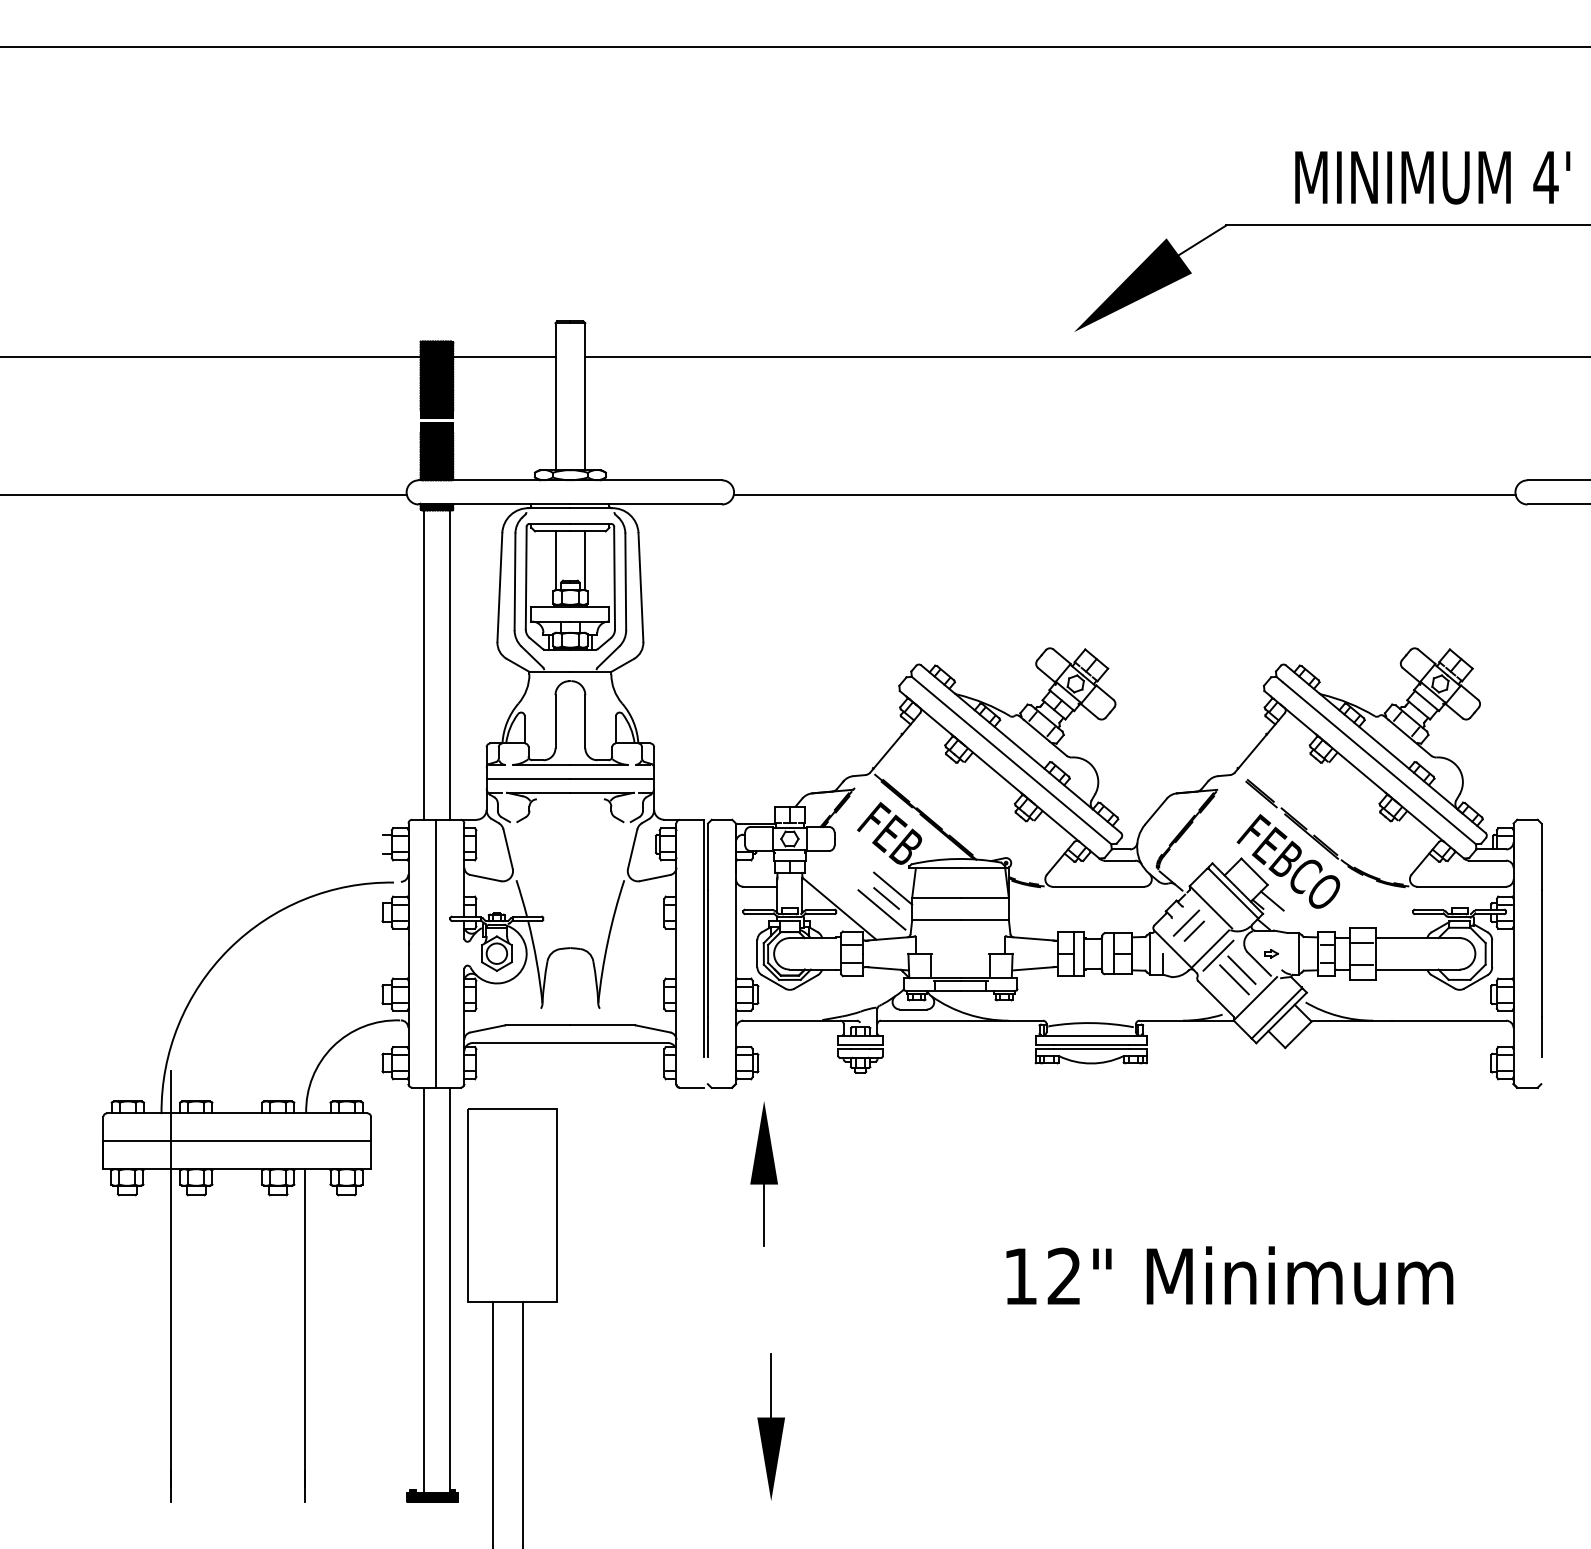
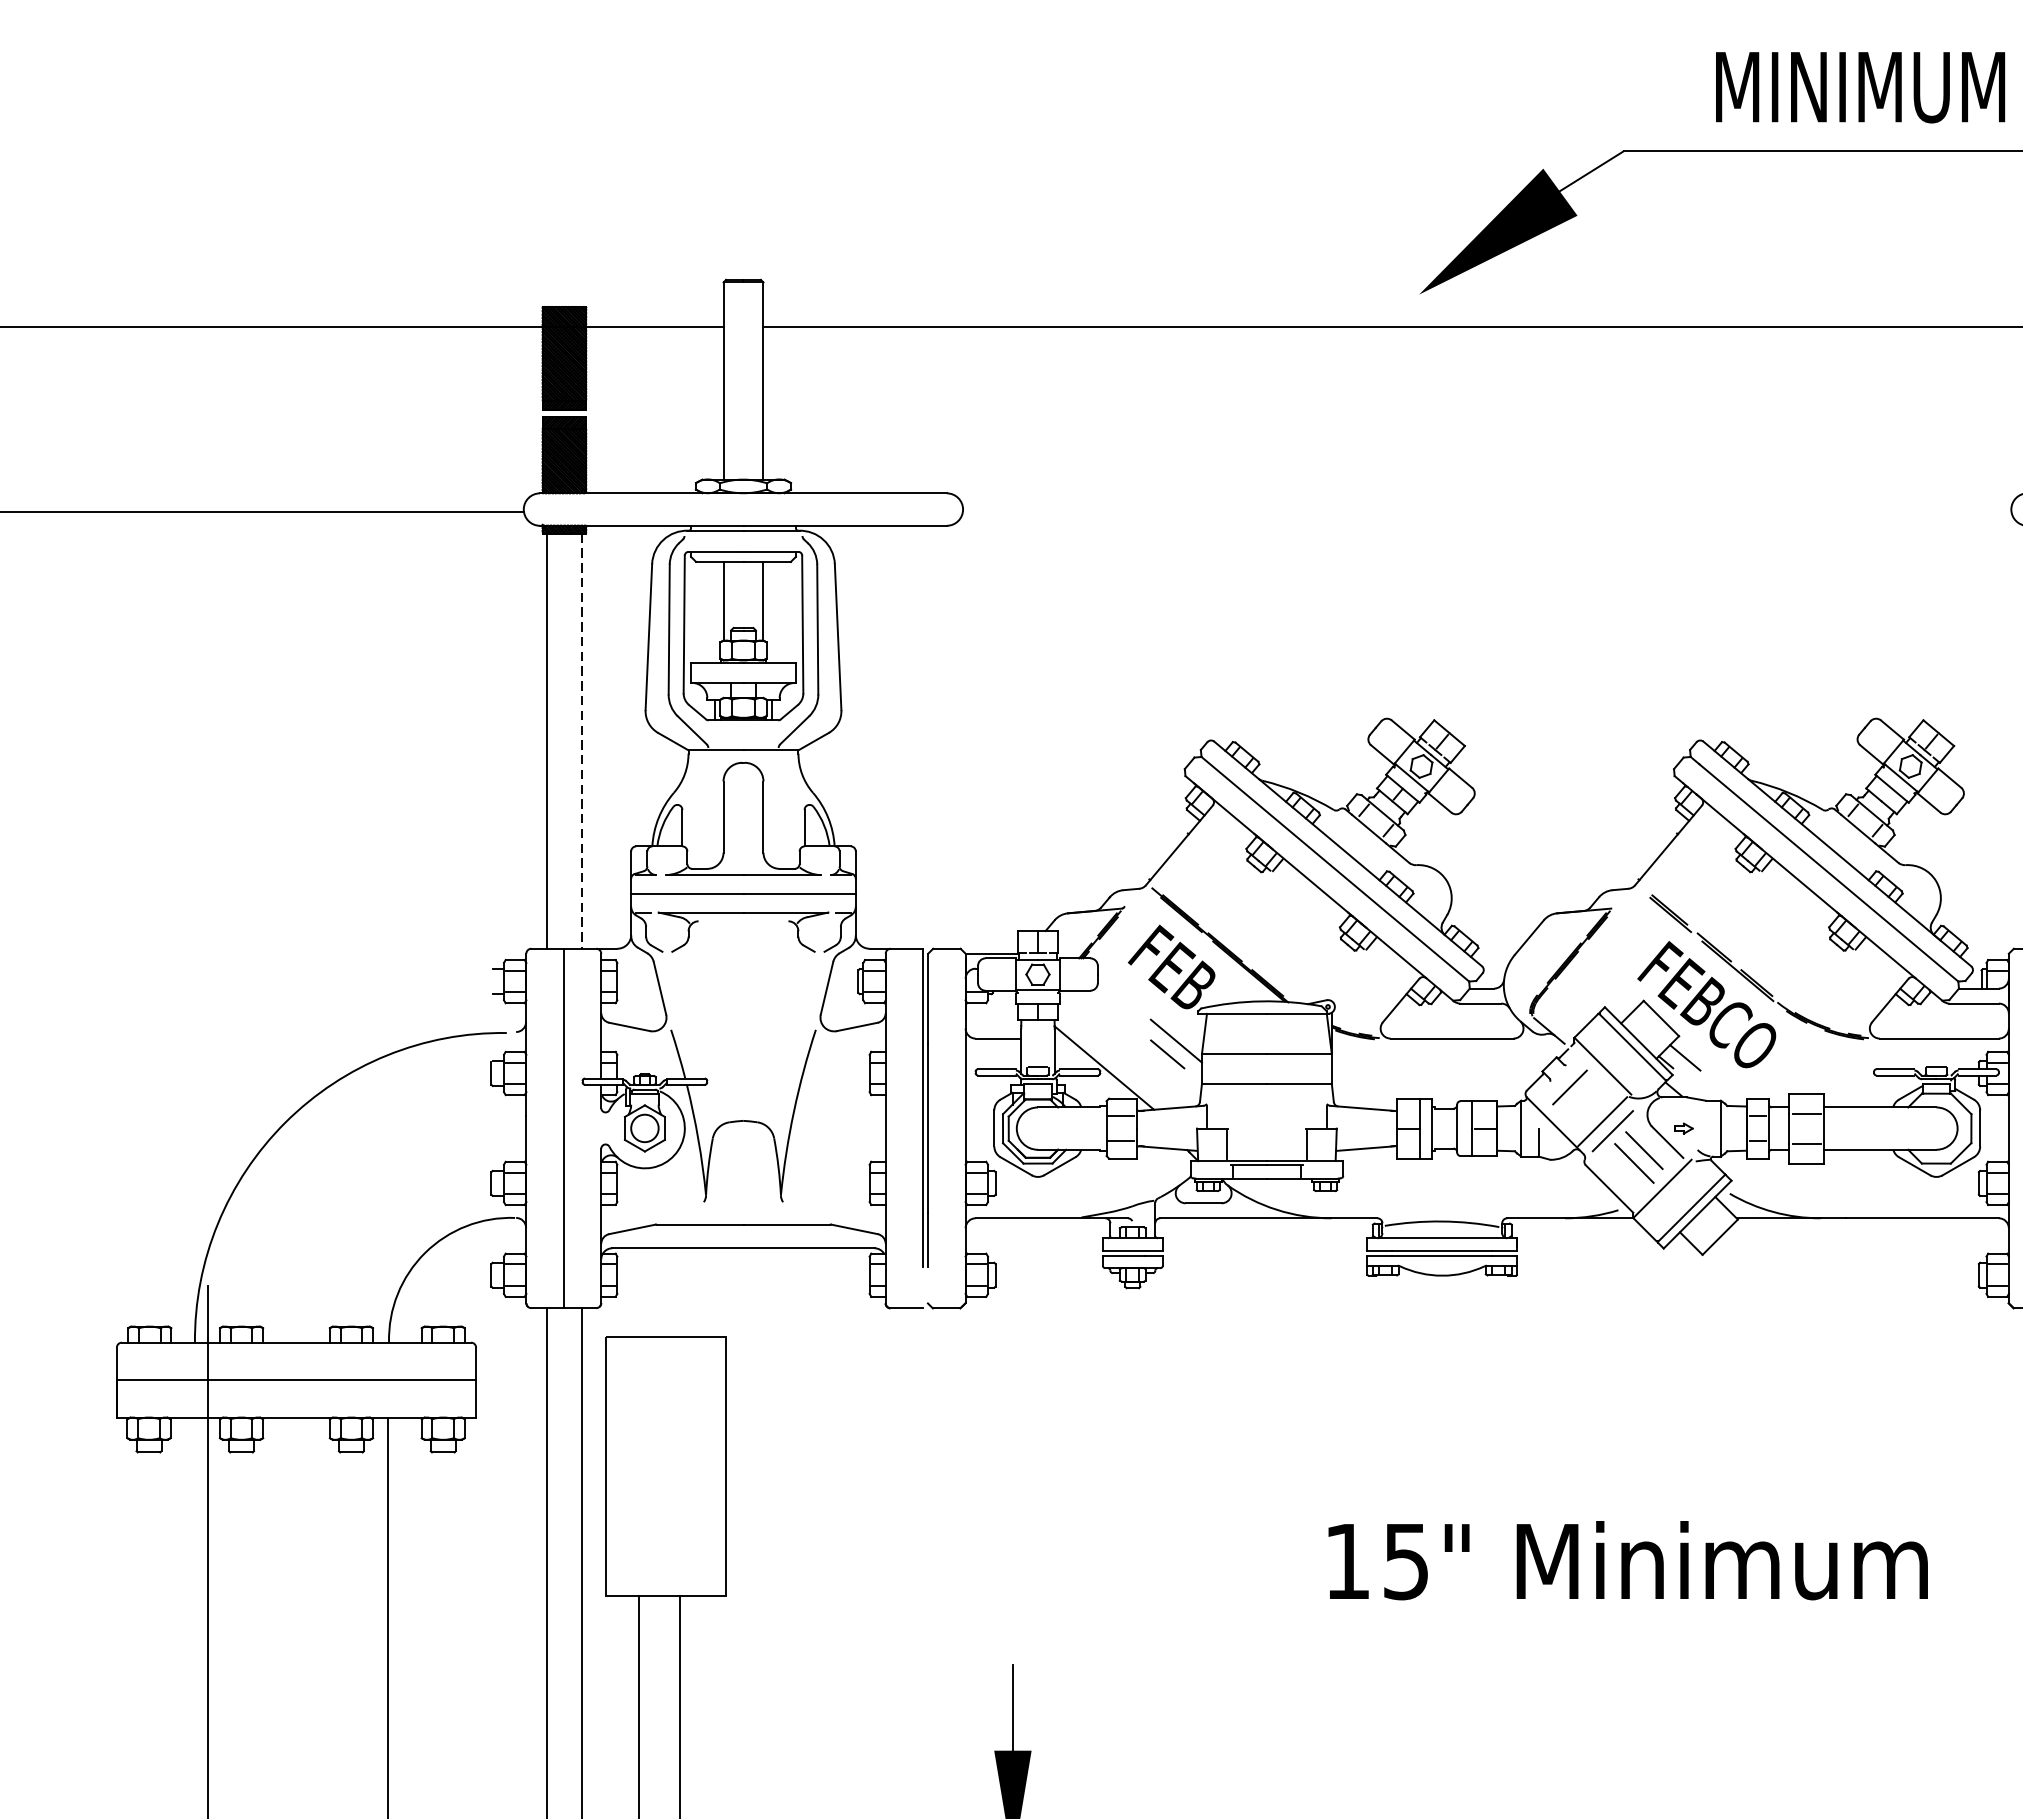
line: (1124, 494) -> (1486, 512), removed
line: (450, 665) -> (582, 741), solid -> dashed
line: (881, 909) -> (1160, 1069), removed
line: (1194, 930) -> (1580, 1097), removed
part: (763, 1173) -> (1002, 1423), removed
text: (1063, 1276) -> (1405, 1561), 12" -> 15"

